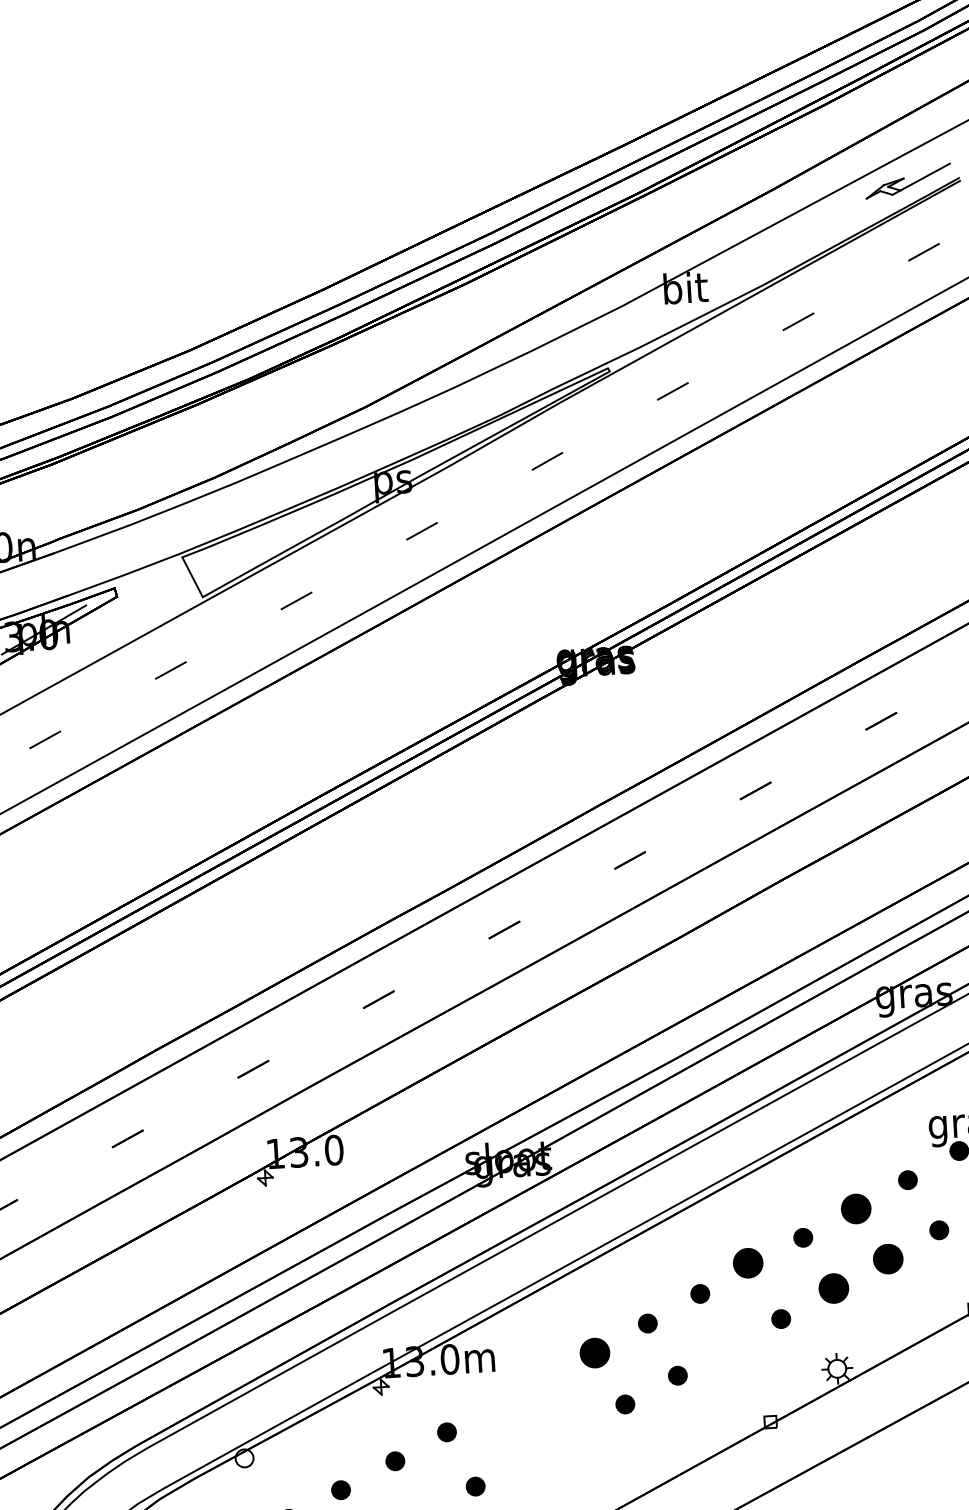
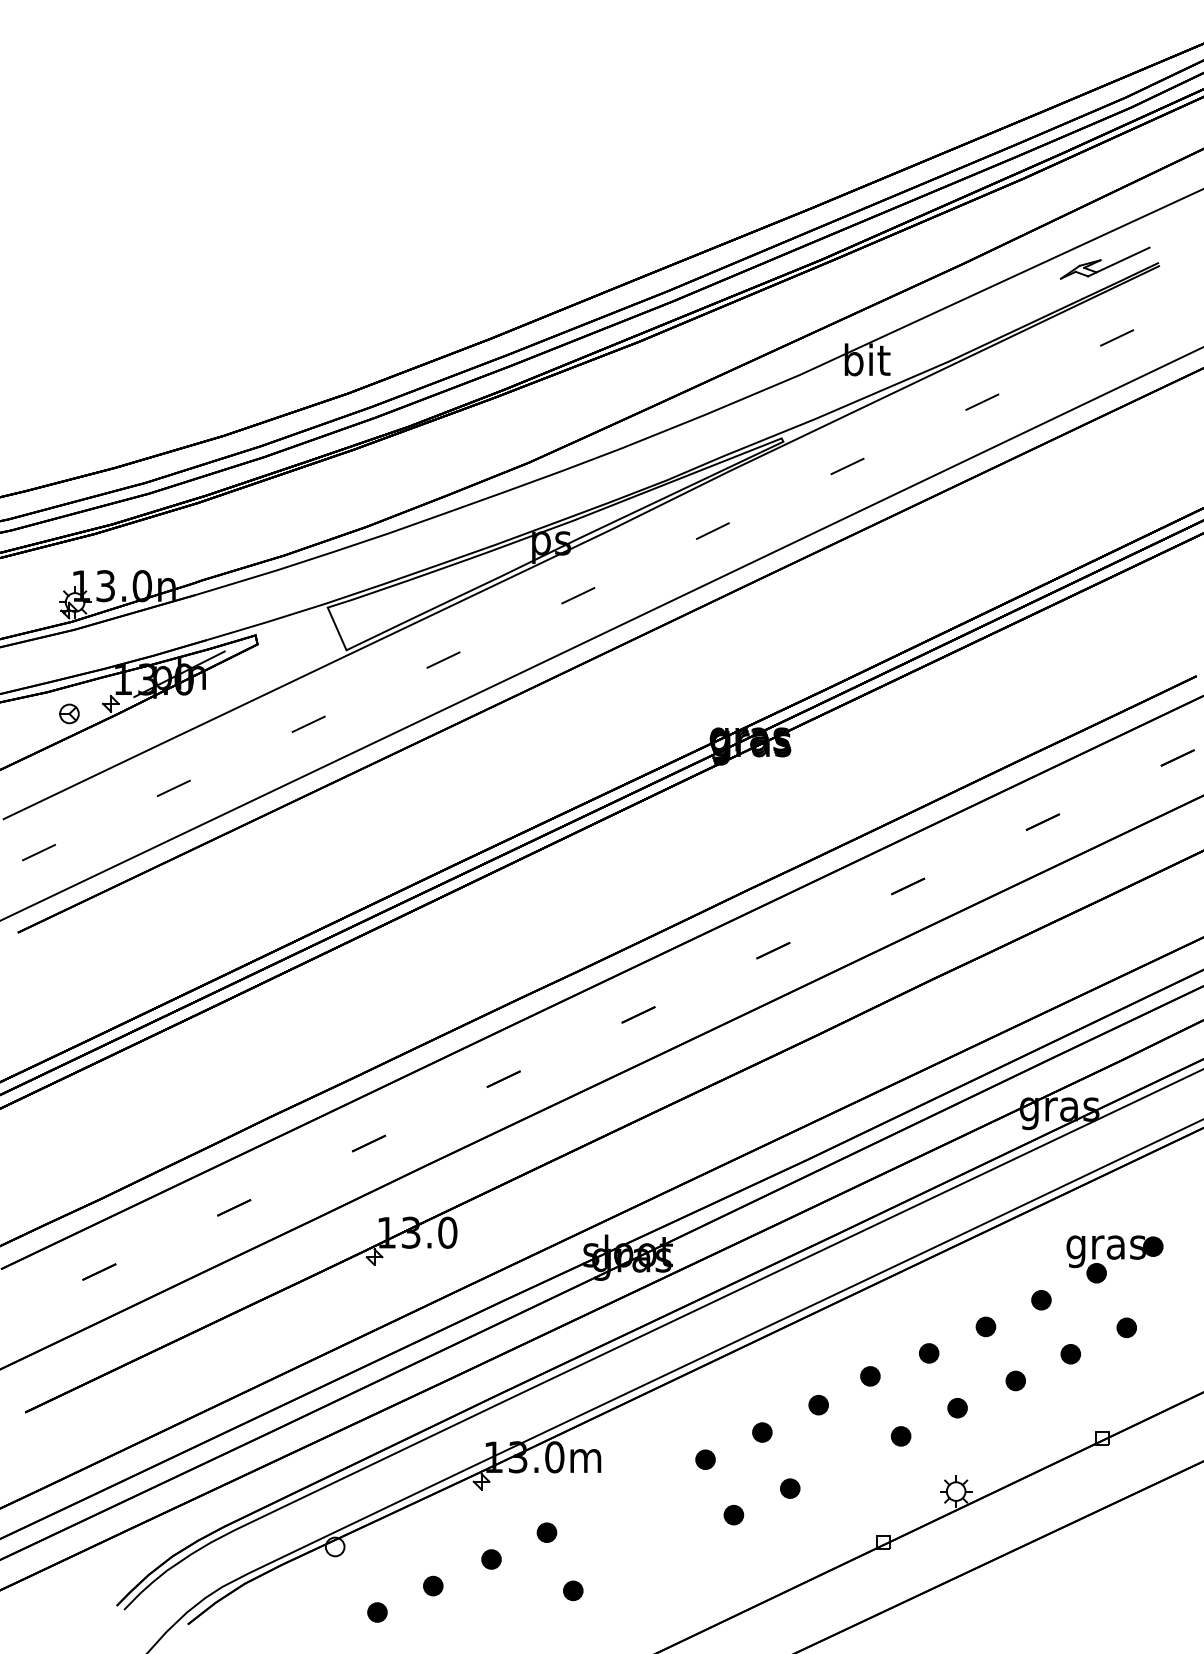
part: (855, 1208) -> (985, 1326), size x0.62
part: (887, 1258) -> (1015, 1380), size x0.62
part: (748, 1263) -> (870, 1376), size x0.62
part: (833, 1289) -> (957, 1408), size x0.62
part: (594, 1352) -> (705, 1459), size x0.62

